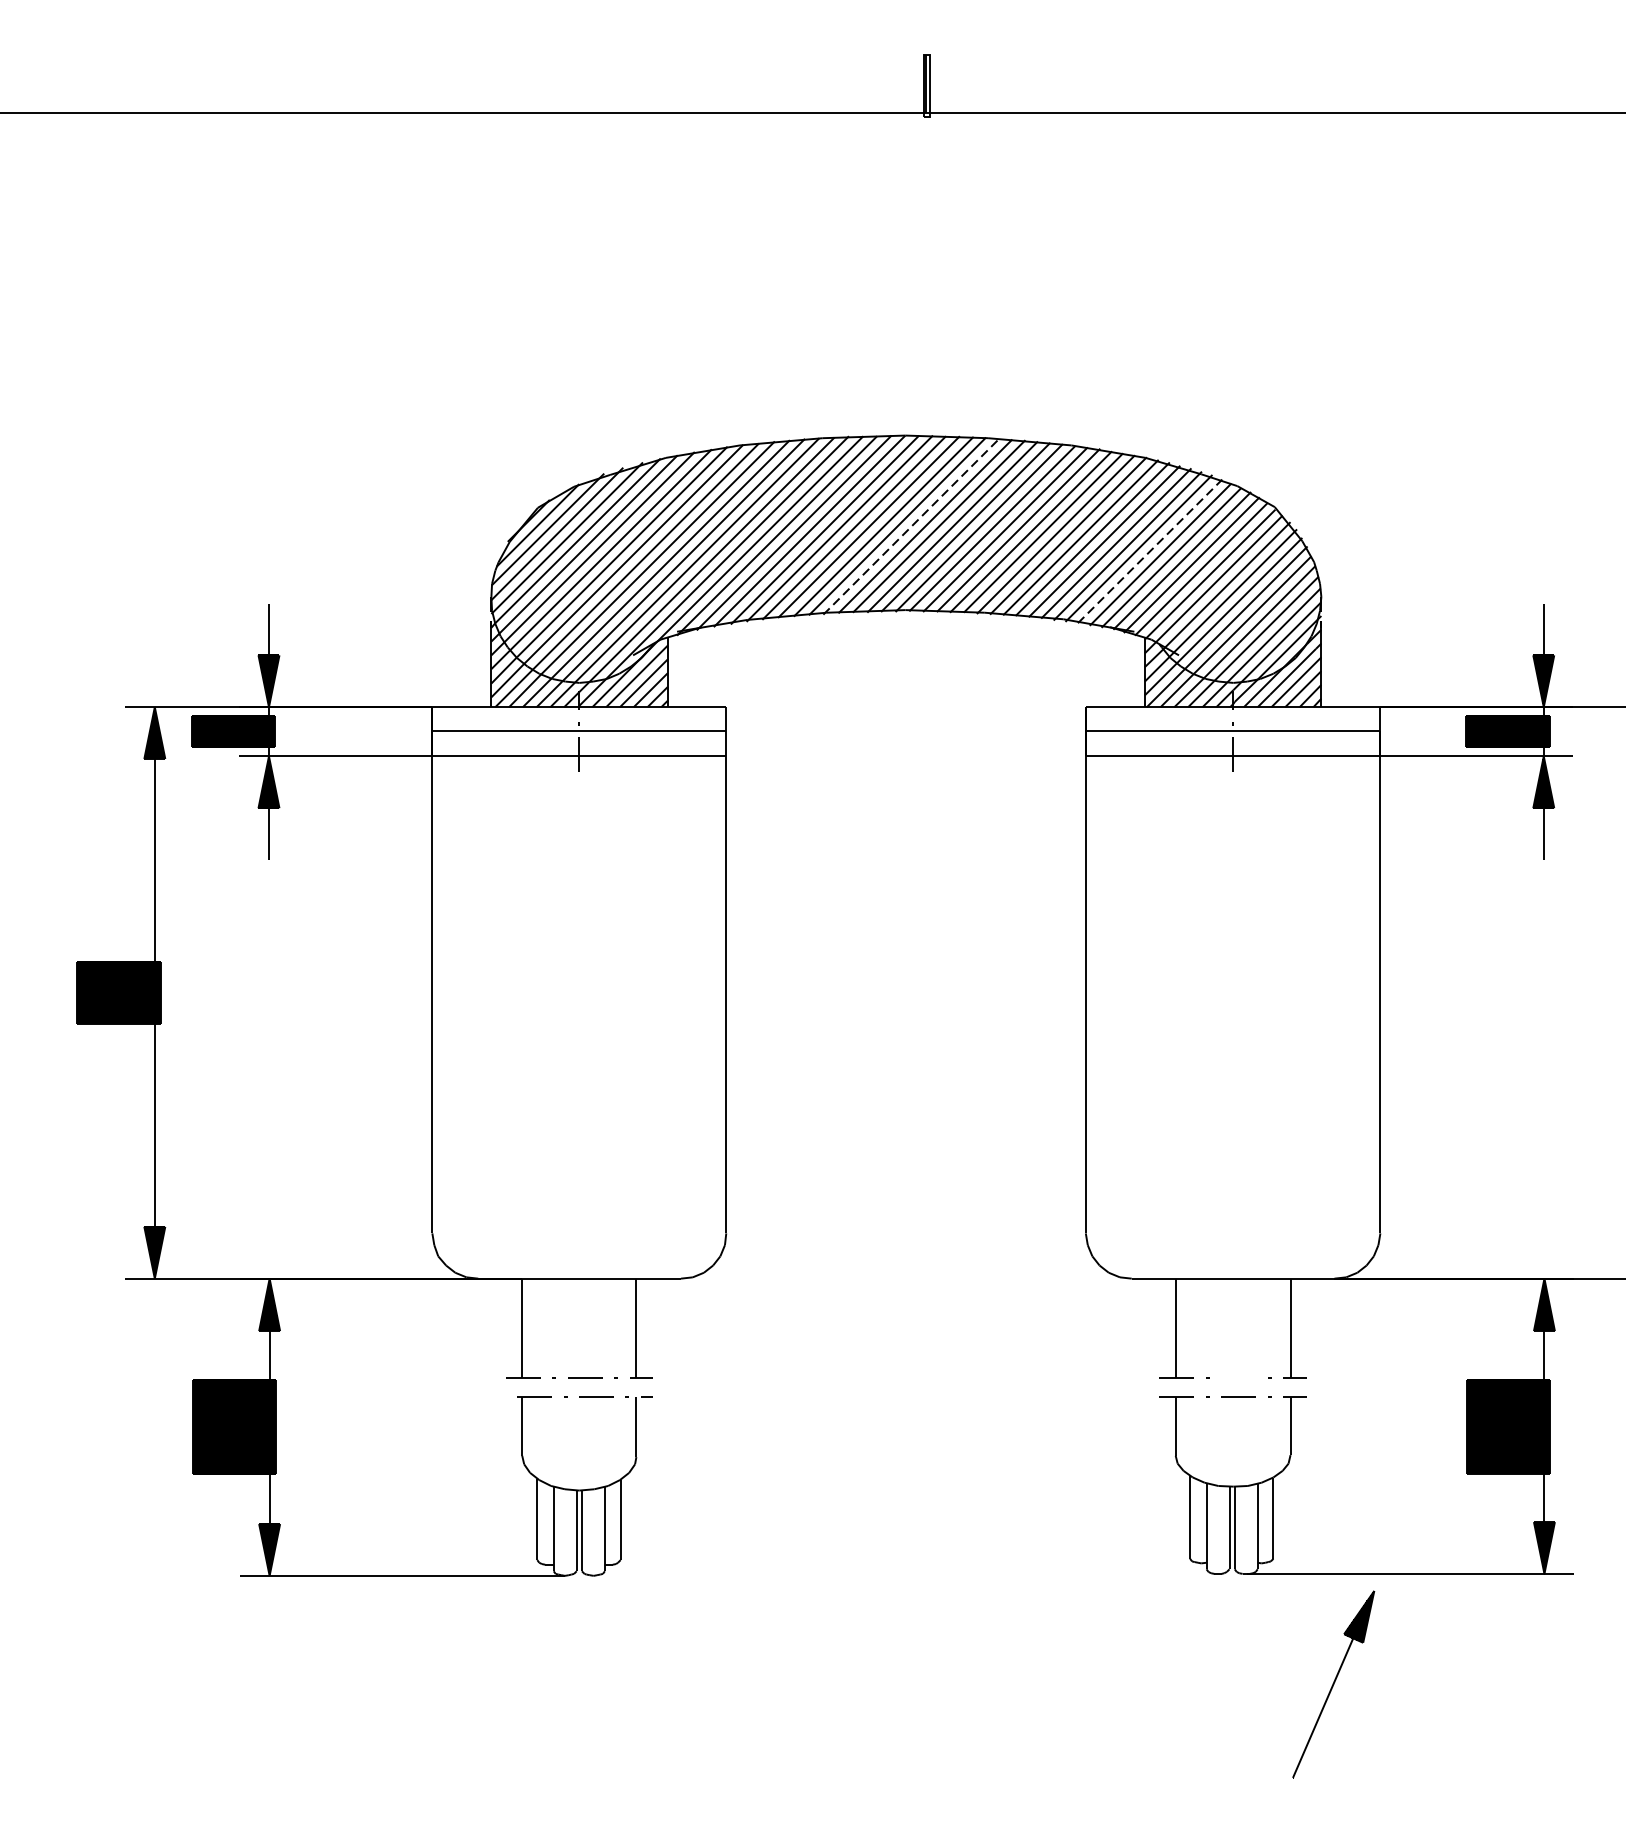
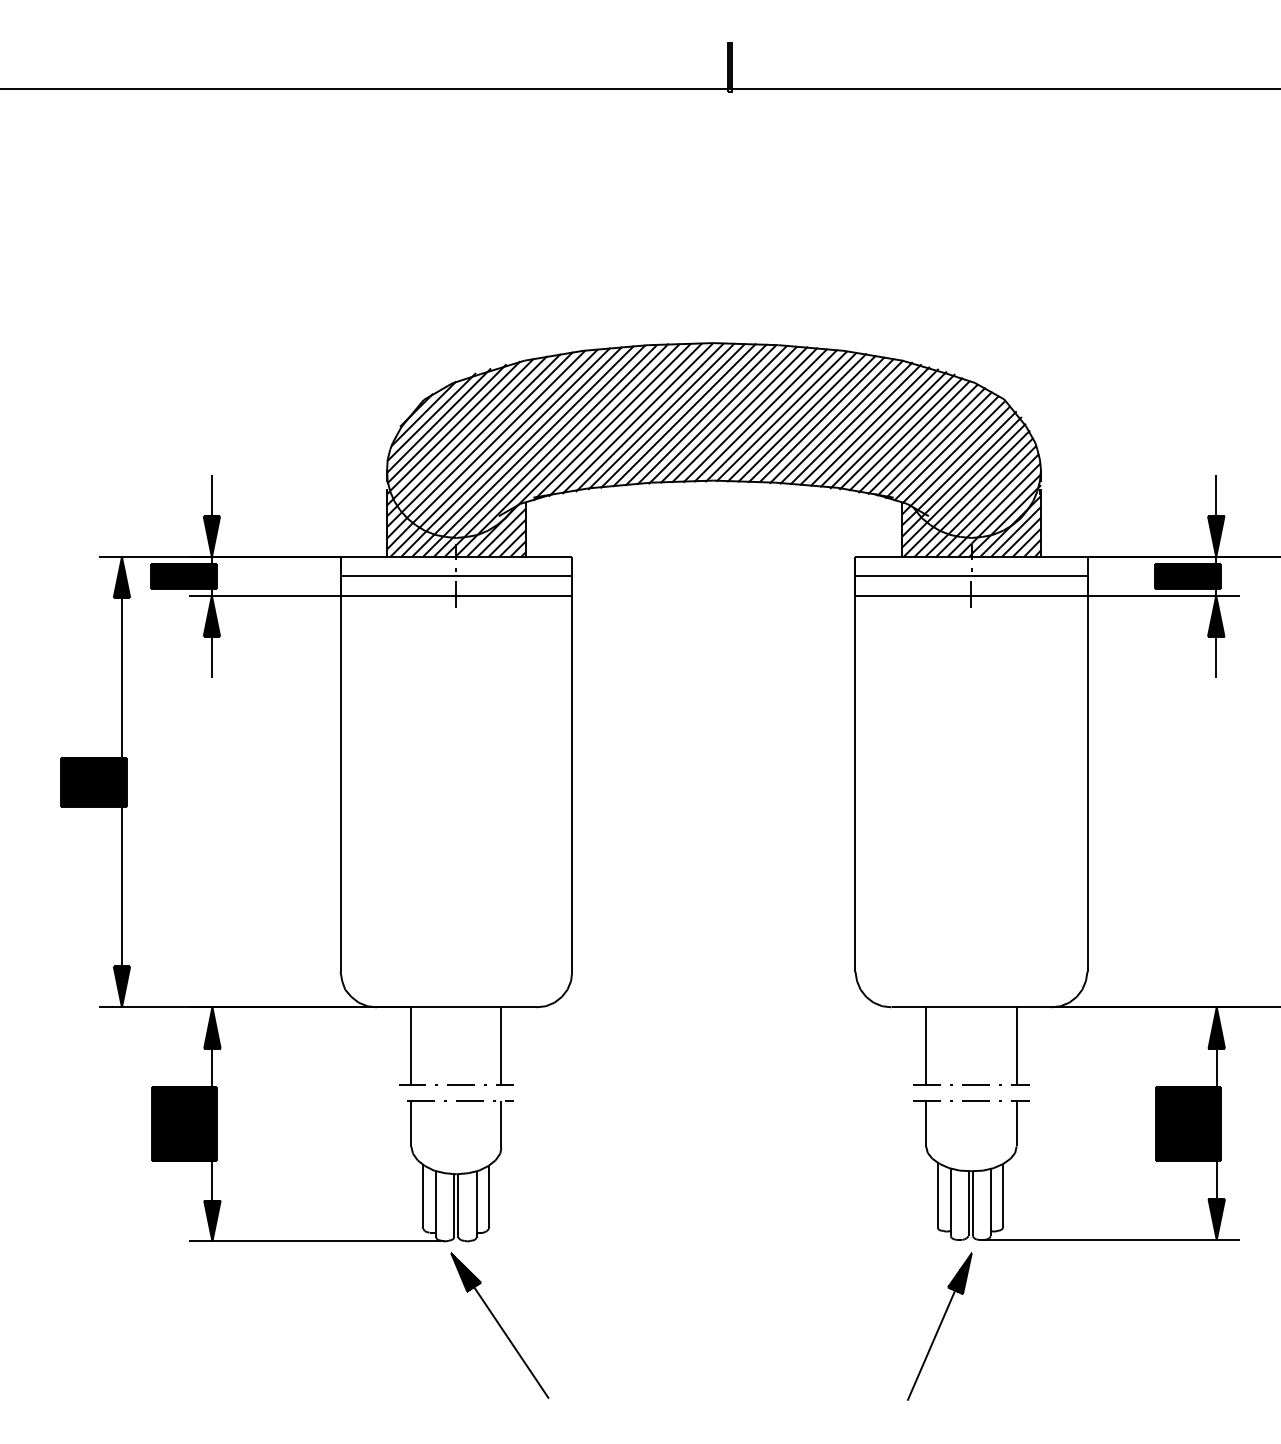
line: (910, 526) -> (717, 414), dashed -> solid
line: (1150, 550) -> (906, 433), dashed -> solid
line: (1238, 1376) -> (975, 1084), added
part: (634, 1682) -> (499, 1325), added
part: (1333, 1683) -> (939, 1326), moved

